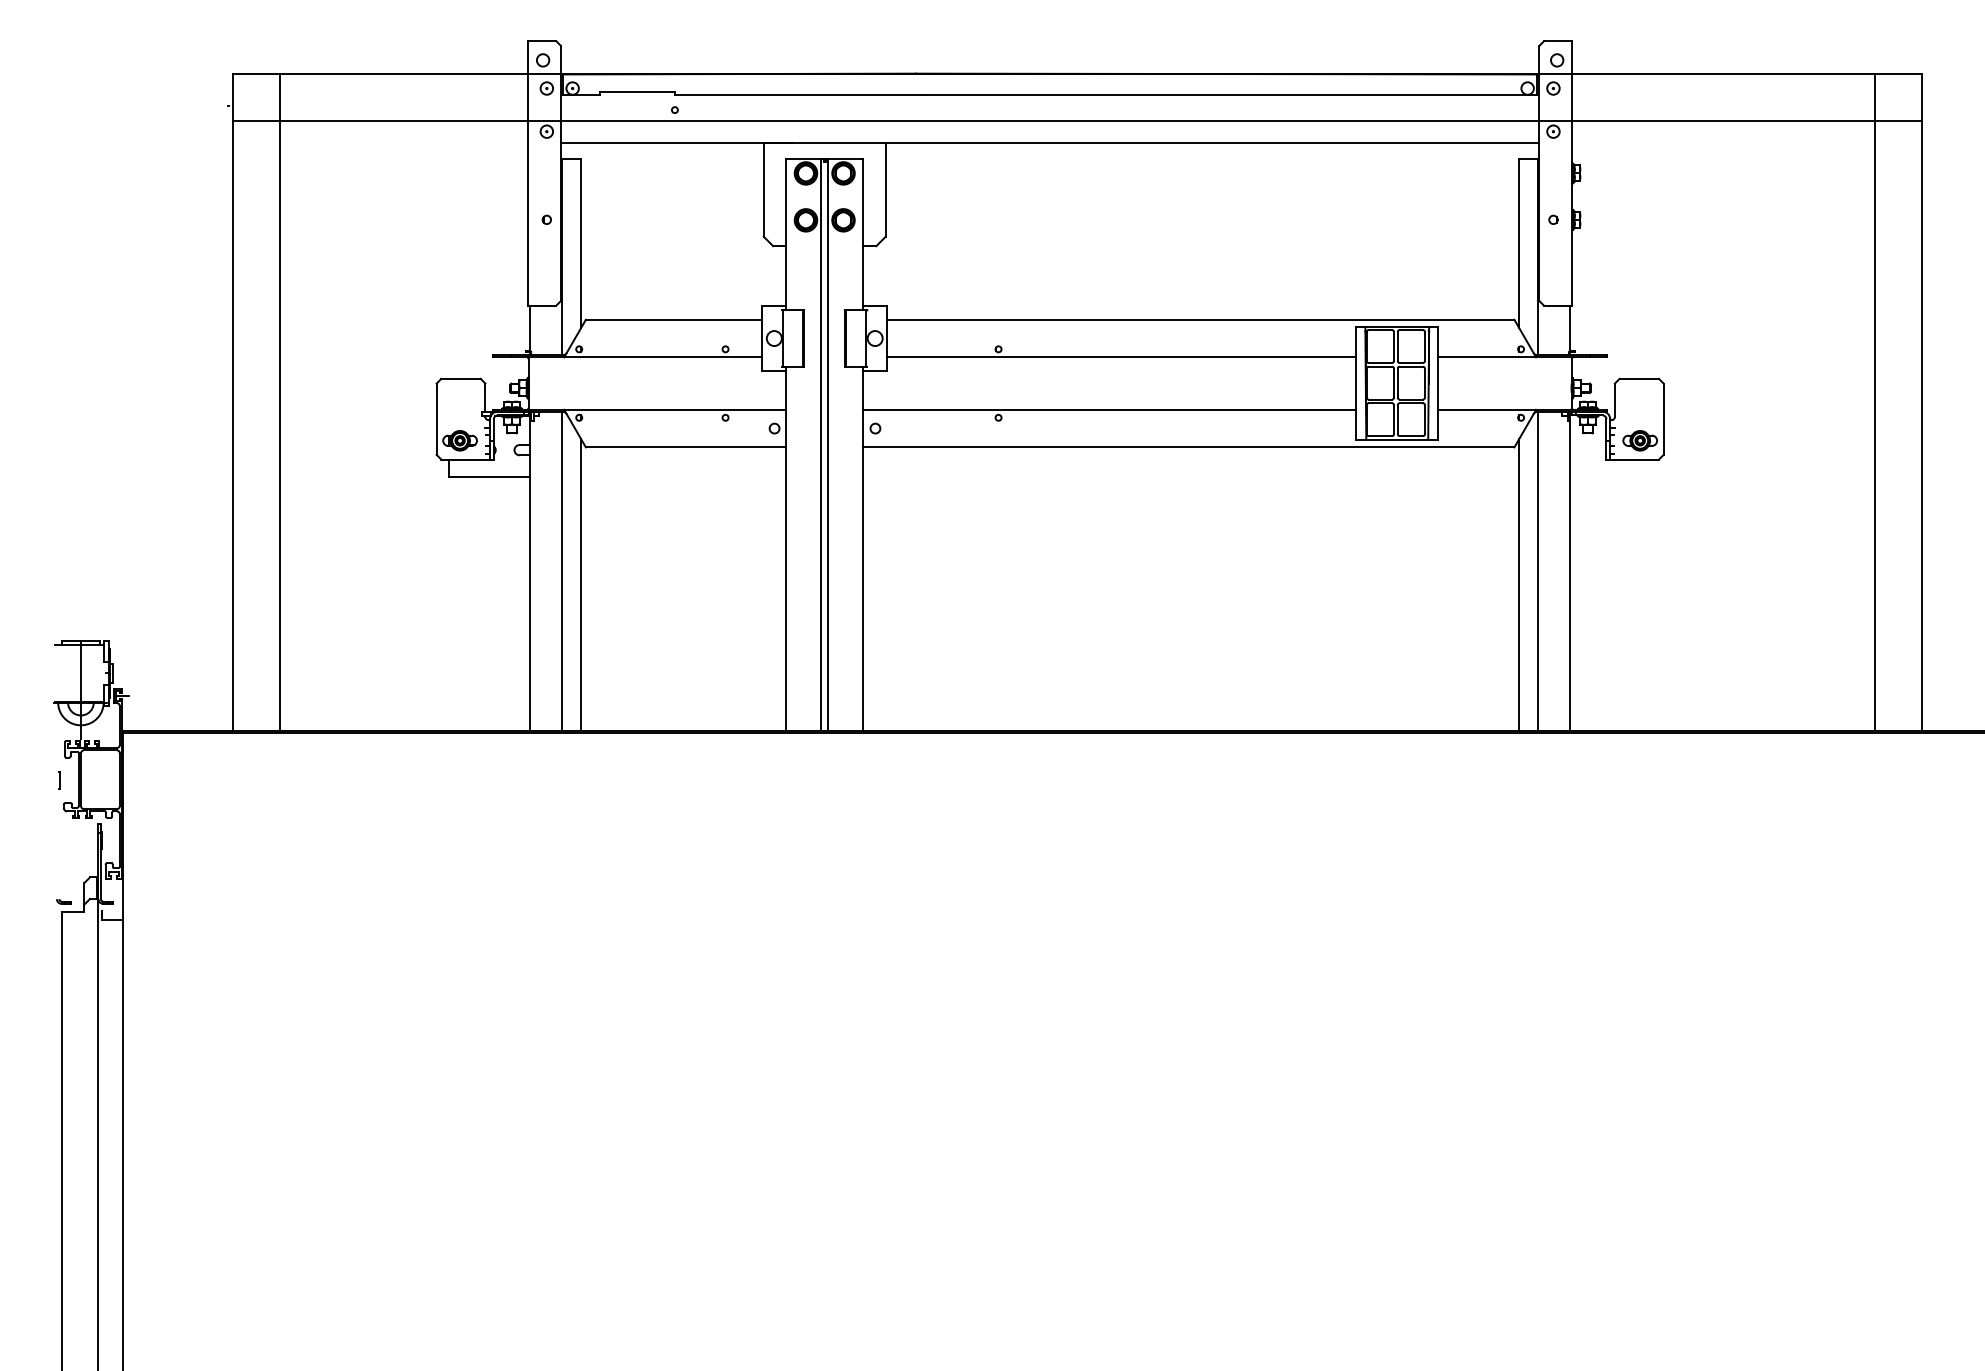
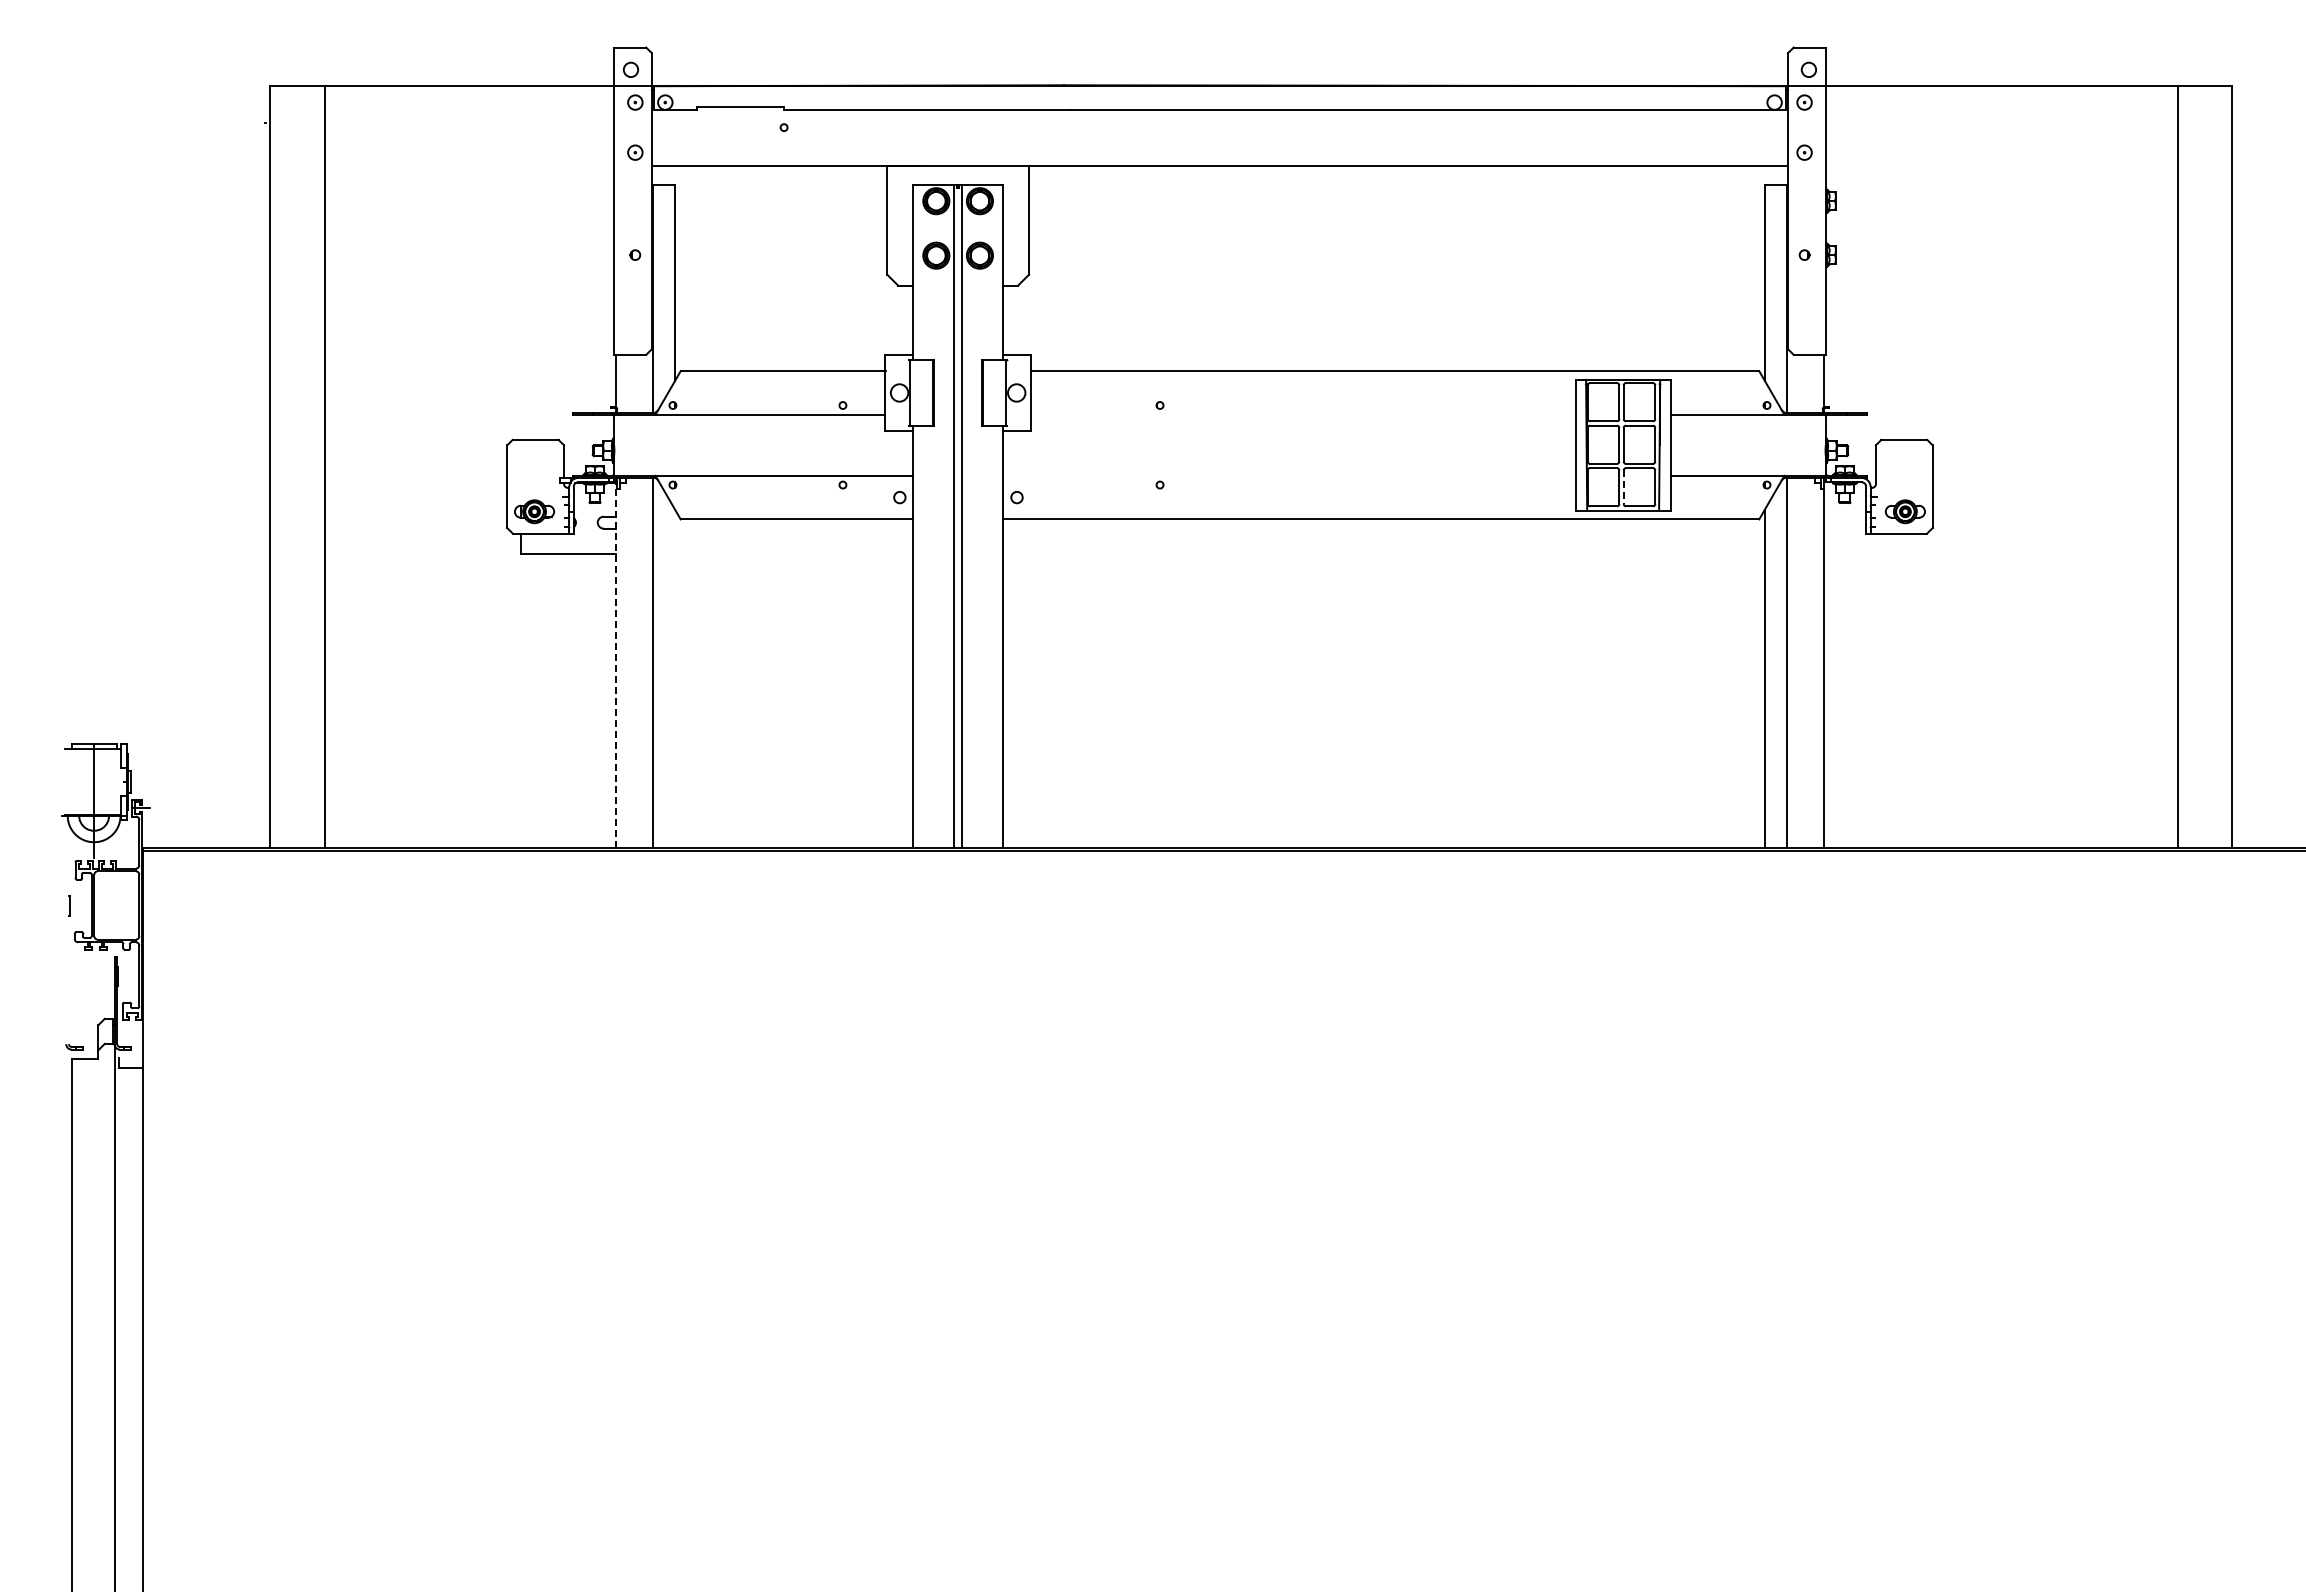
line: (1077, 121) -> (1251, 140), removed
line: (1121, 357) -> (1302, 414), removed
line: (1110, 409) -> (1289, 475), removed
line: (1397, 419) -> (1623, 487), solid -> dashed
line: (530, 571) -> (616, 663), solid -> dashed
line: (581, 584) -> (675, 678), removed

